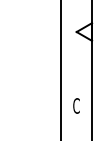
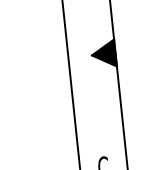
fill: (84, 31) -> (103, 53), added

